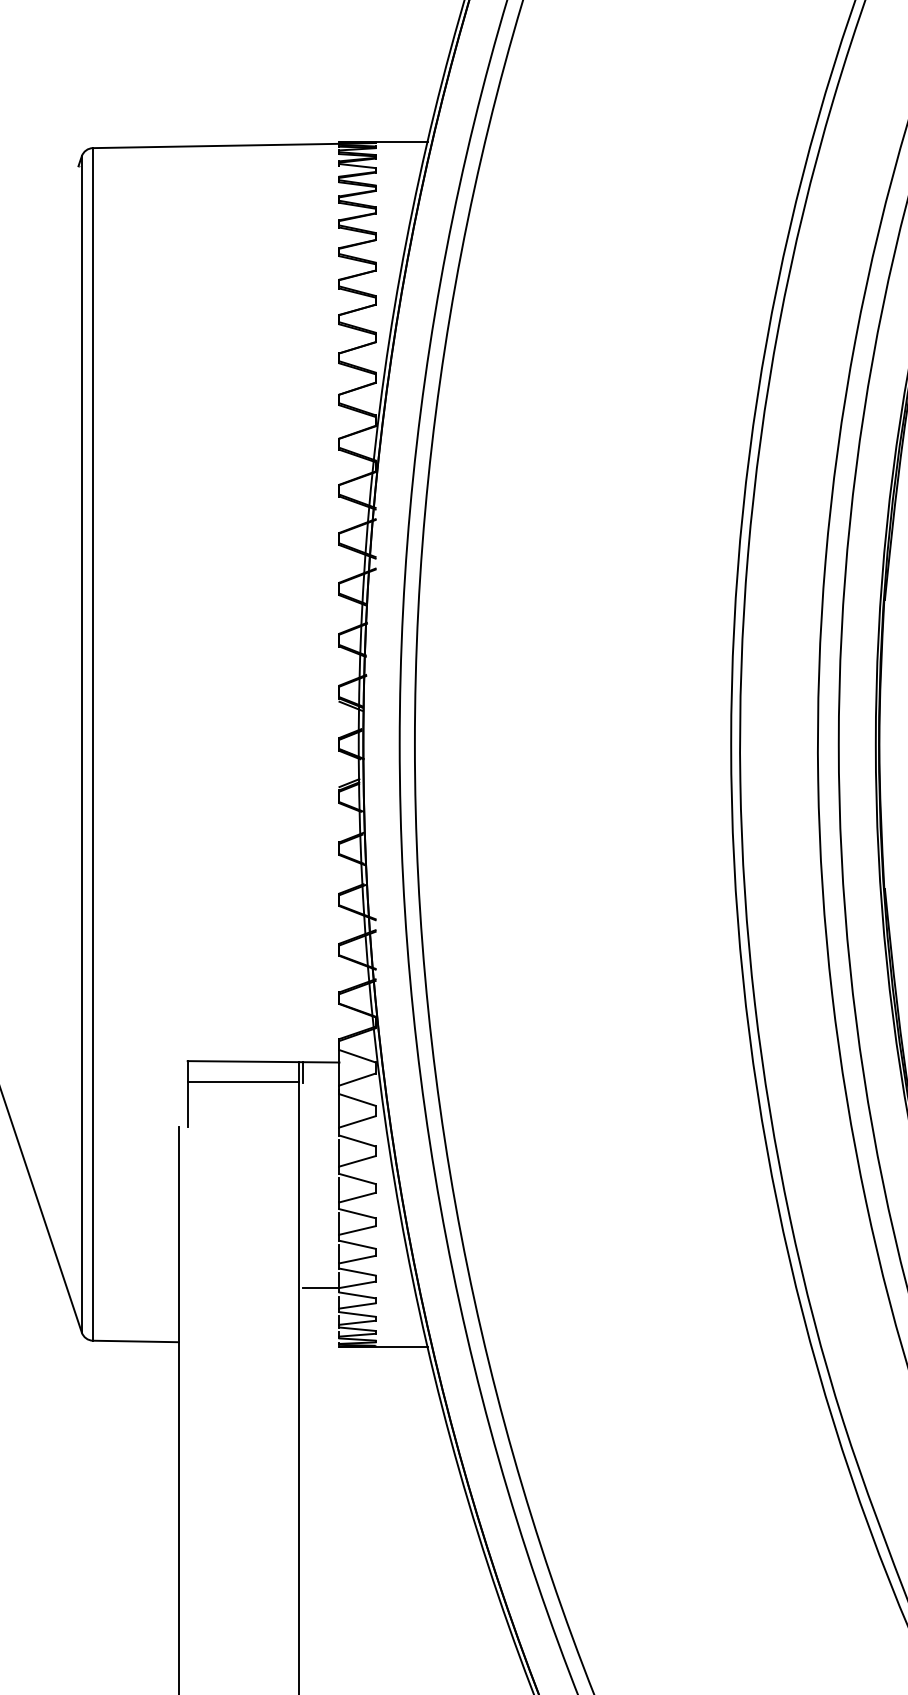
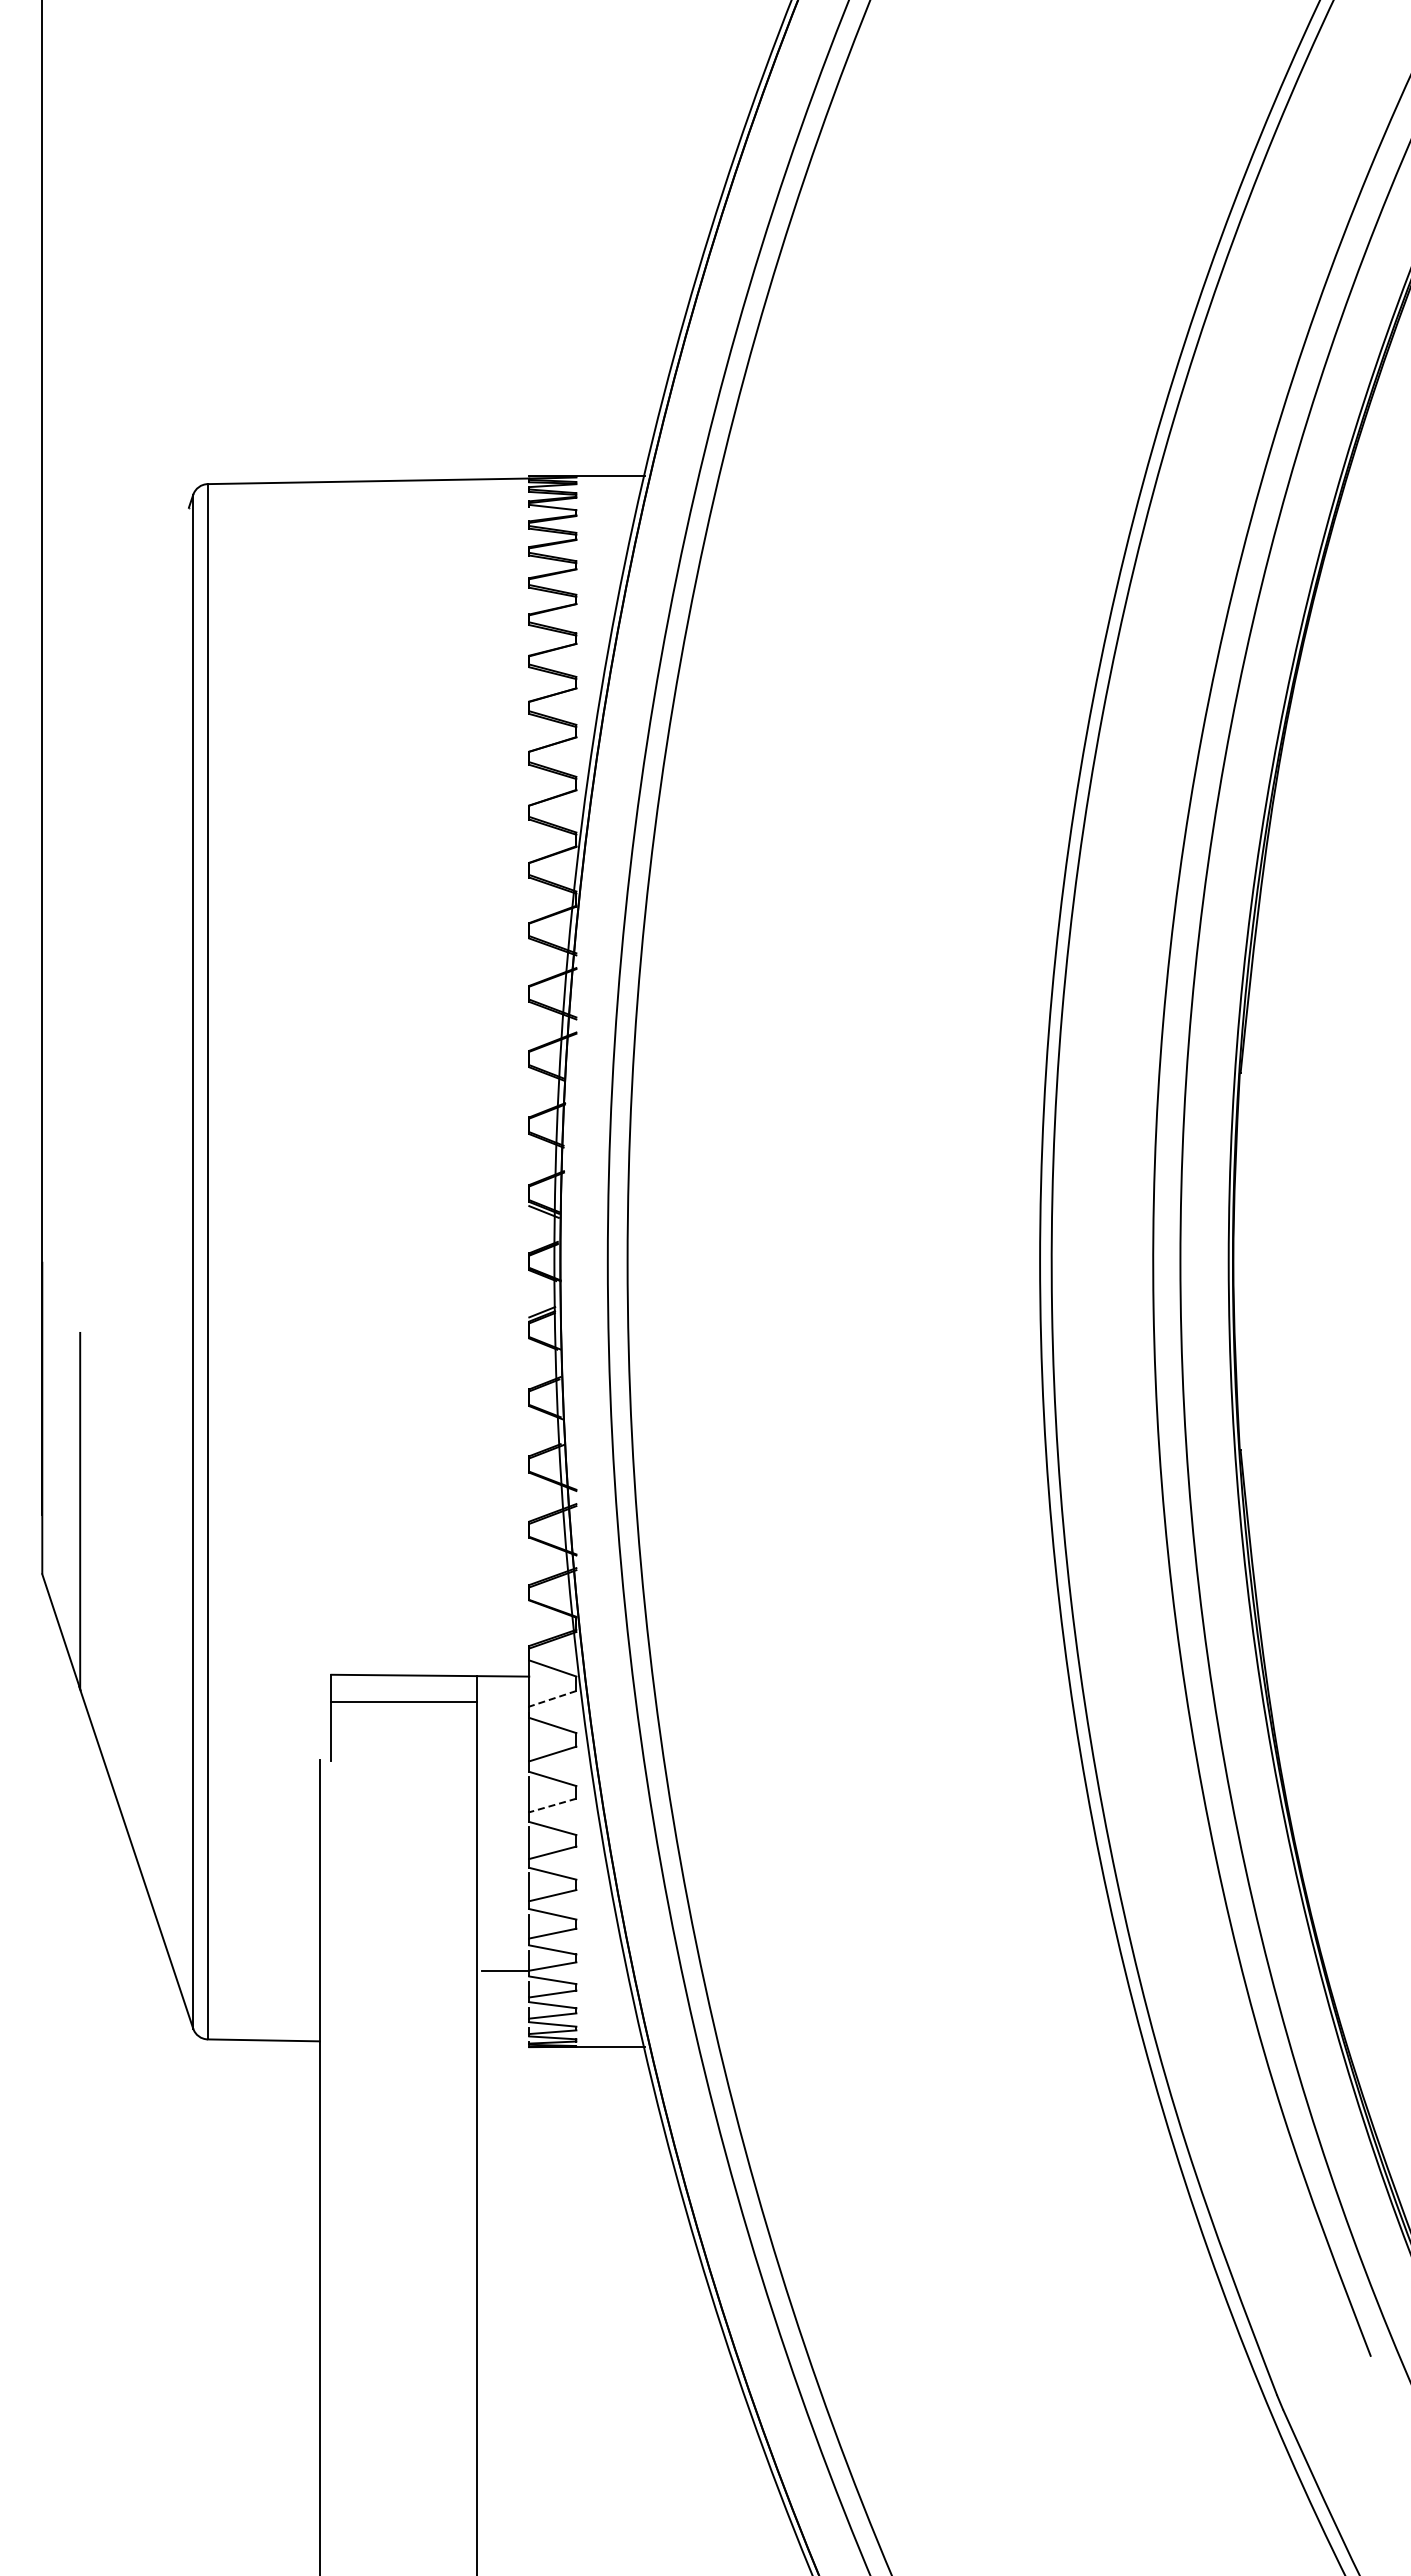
line: (303, 1072) -> (482, 1689), removed
line: (357, 1079) -> (552, 1698), solid -> dashed
line: (357, 1161) -> (552, 1805), solid -> dashed

